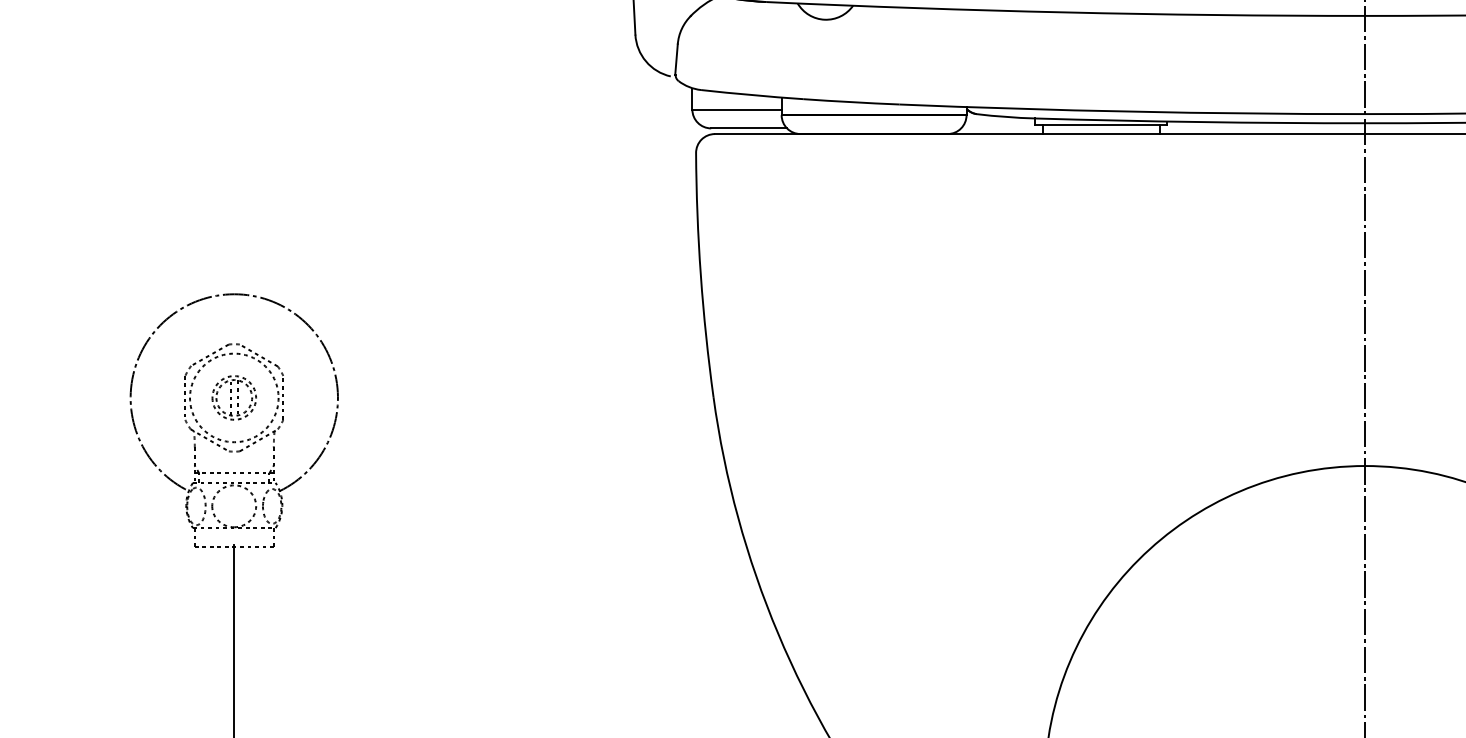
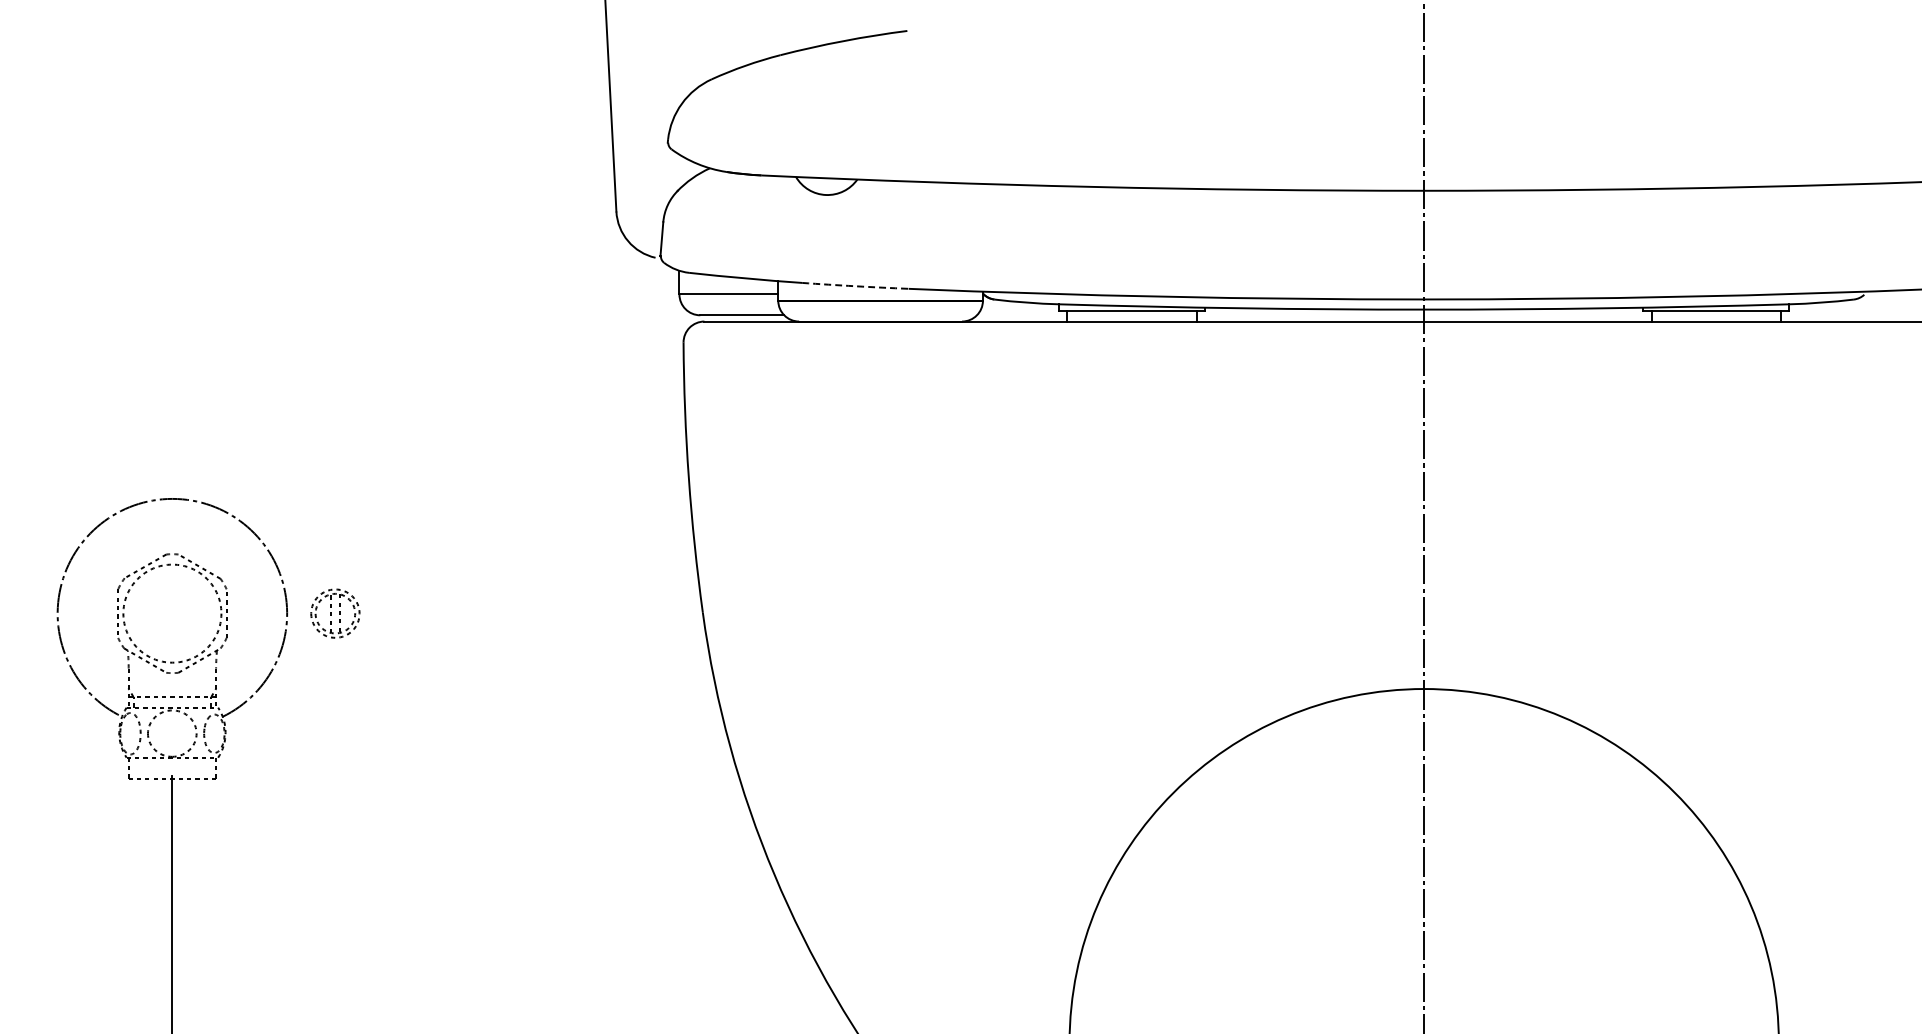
arc: (851, 102) -> (855, 286), solid -> dashed
part: (234, 397) -> (335, 613), moved

